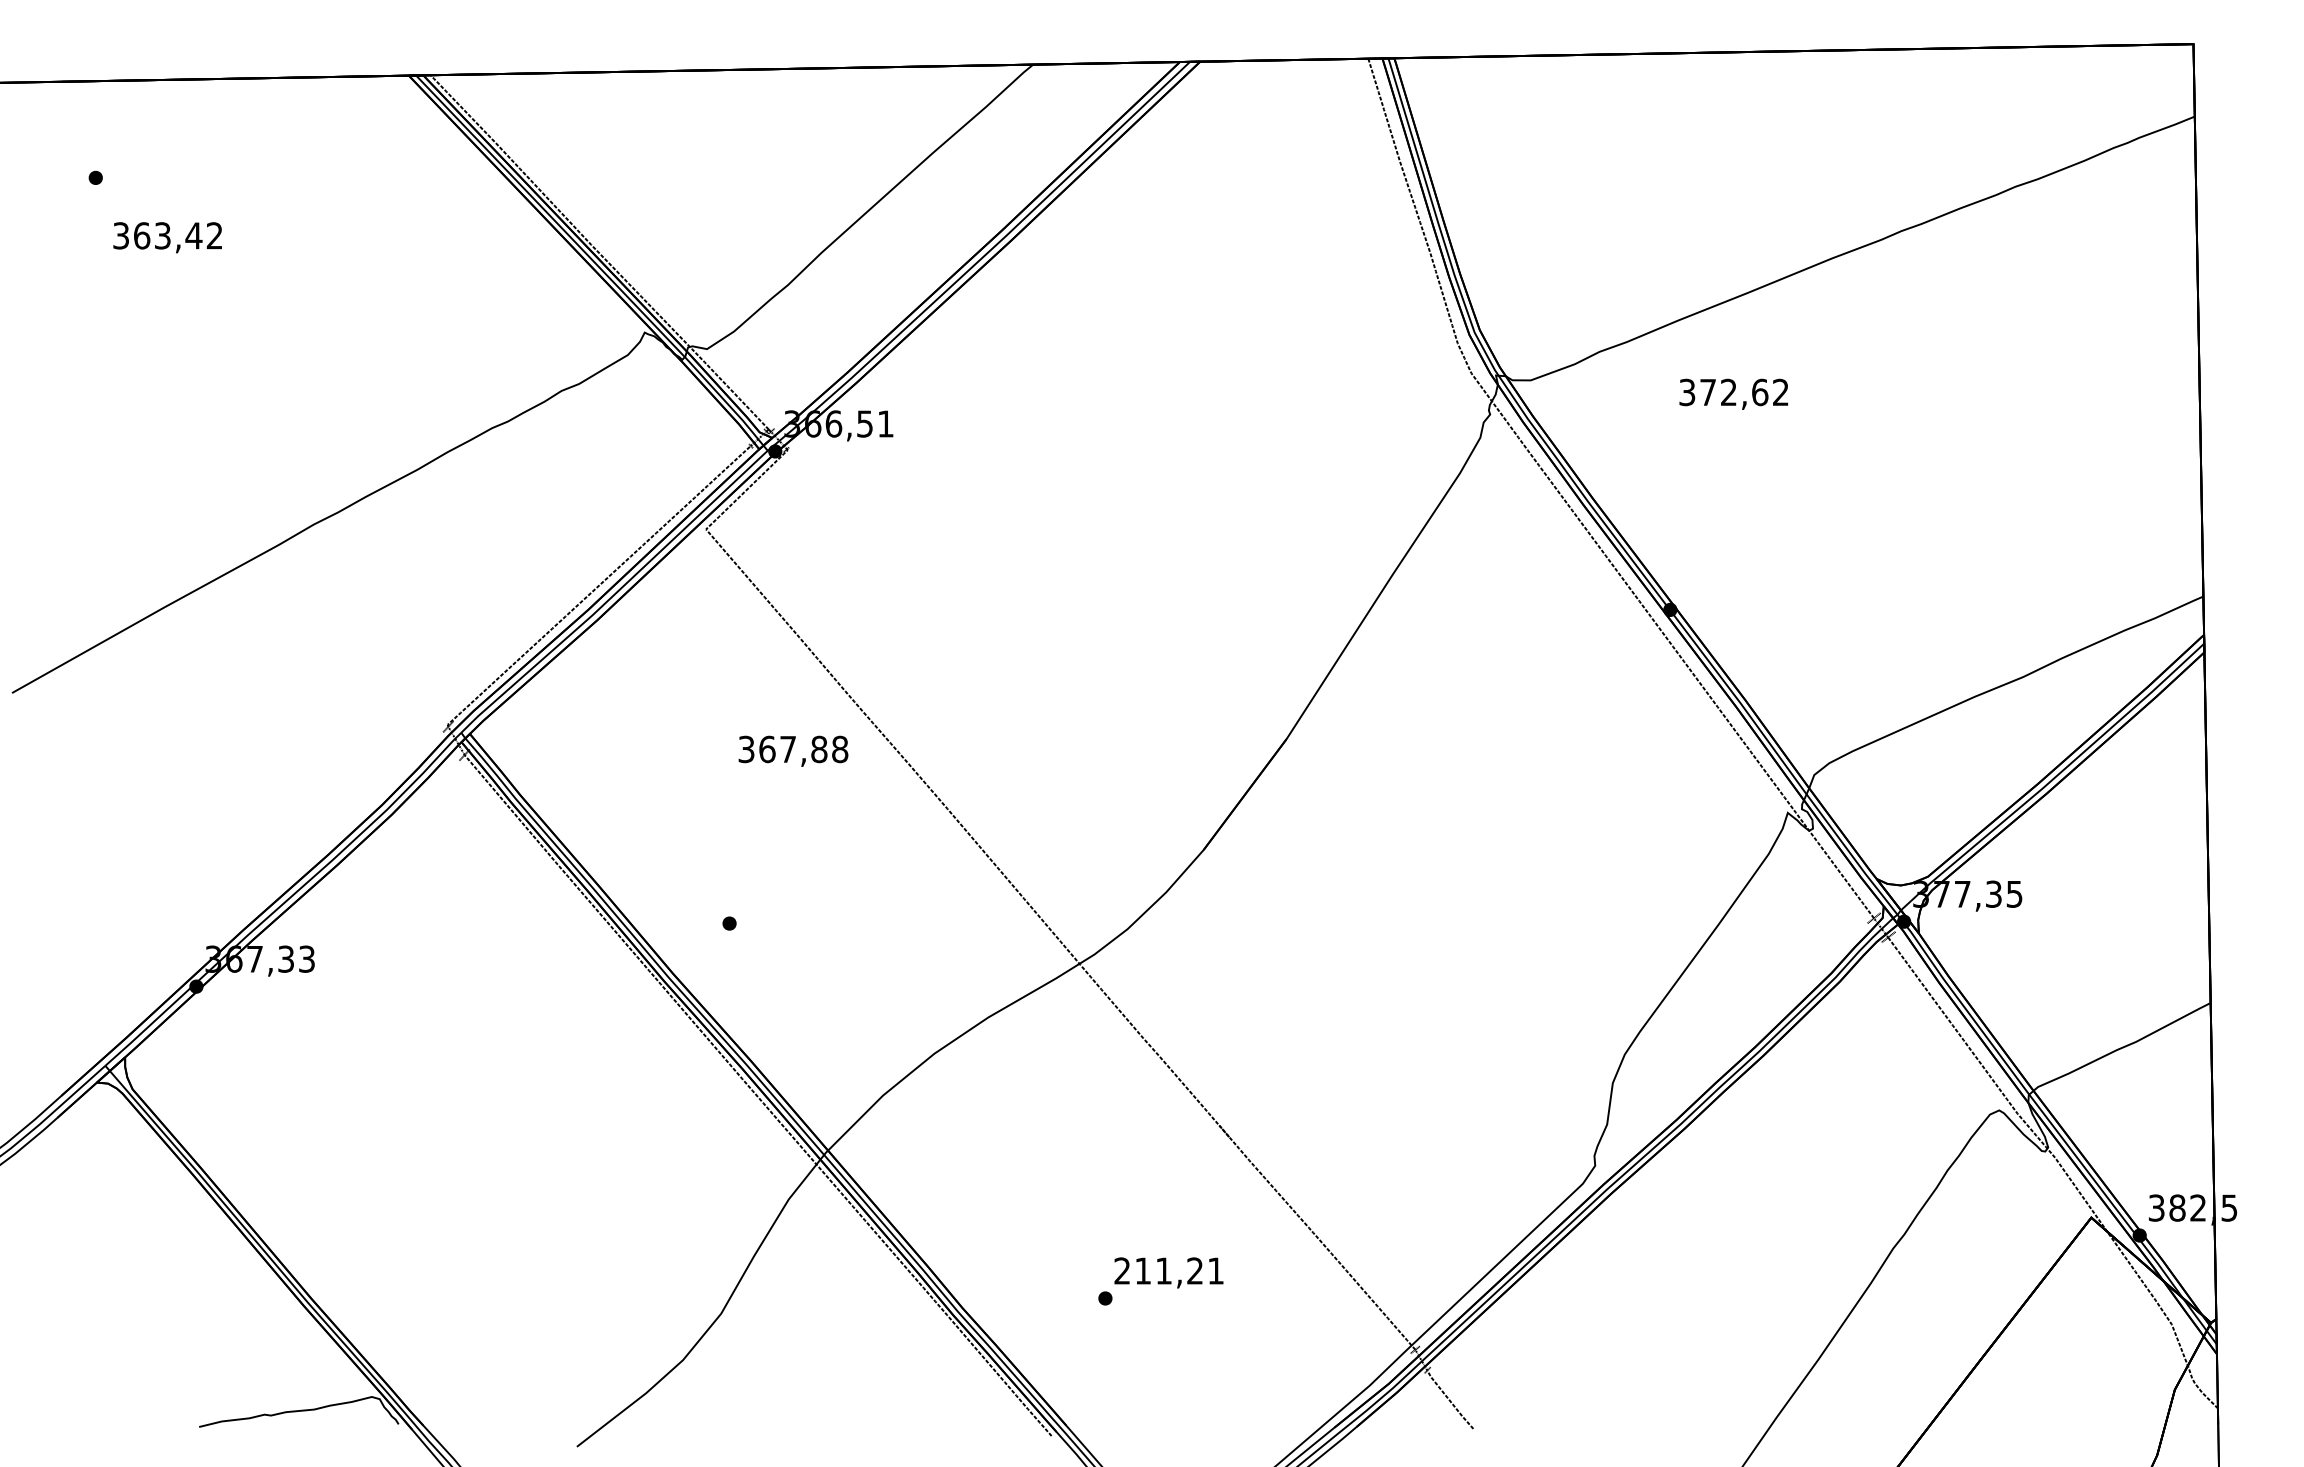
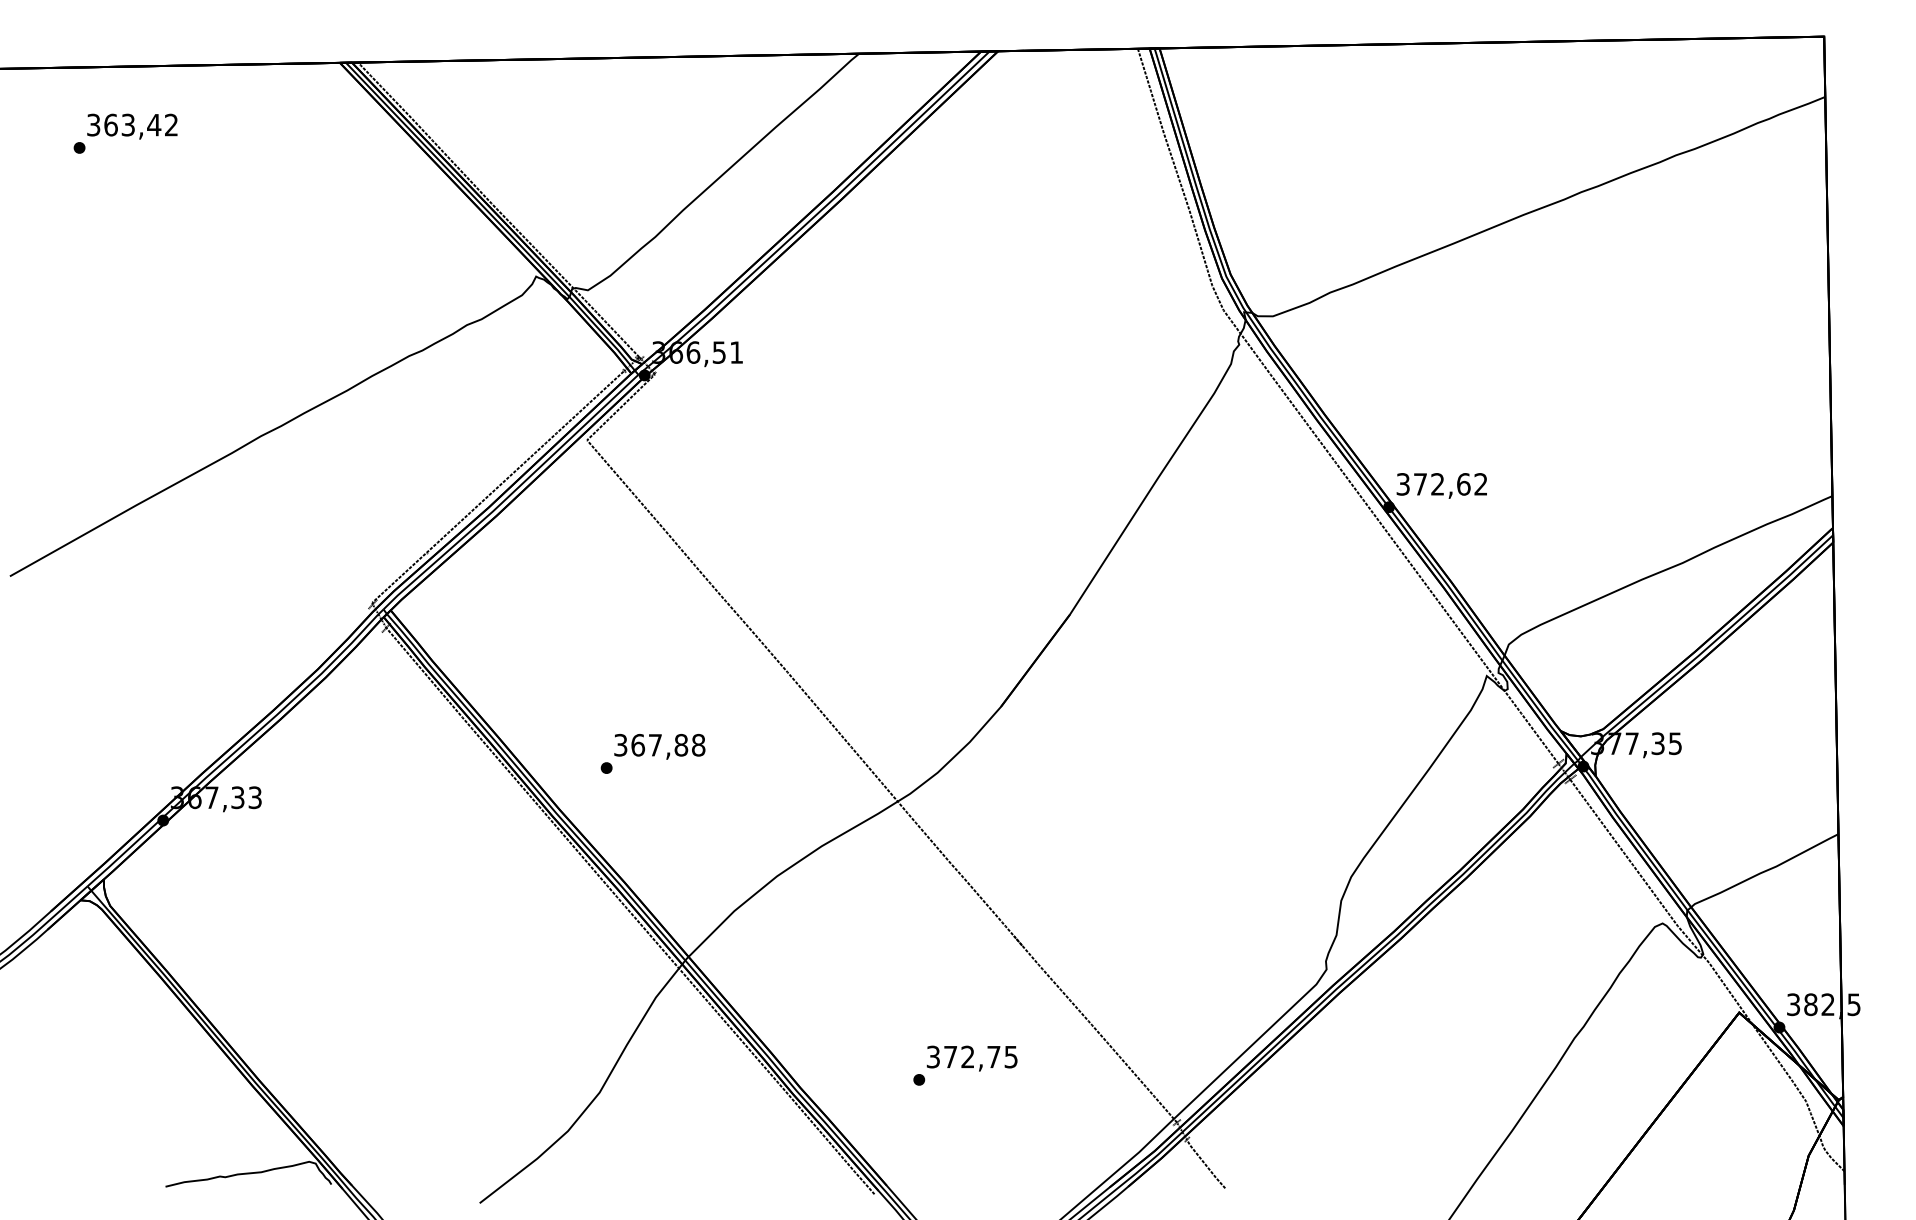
text: (167, 237) -> (132, 126), moved
text: (1733, 393) -> (1441, 485), moved
text: (793, 750) -> (659, 746), moved
text: (1168, 1270) -> (971, 1056), 211,21 -> 372,75

